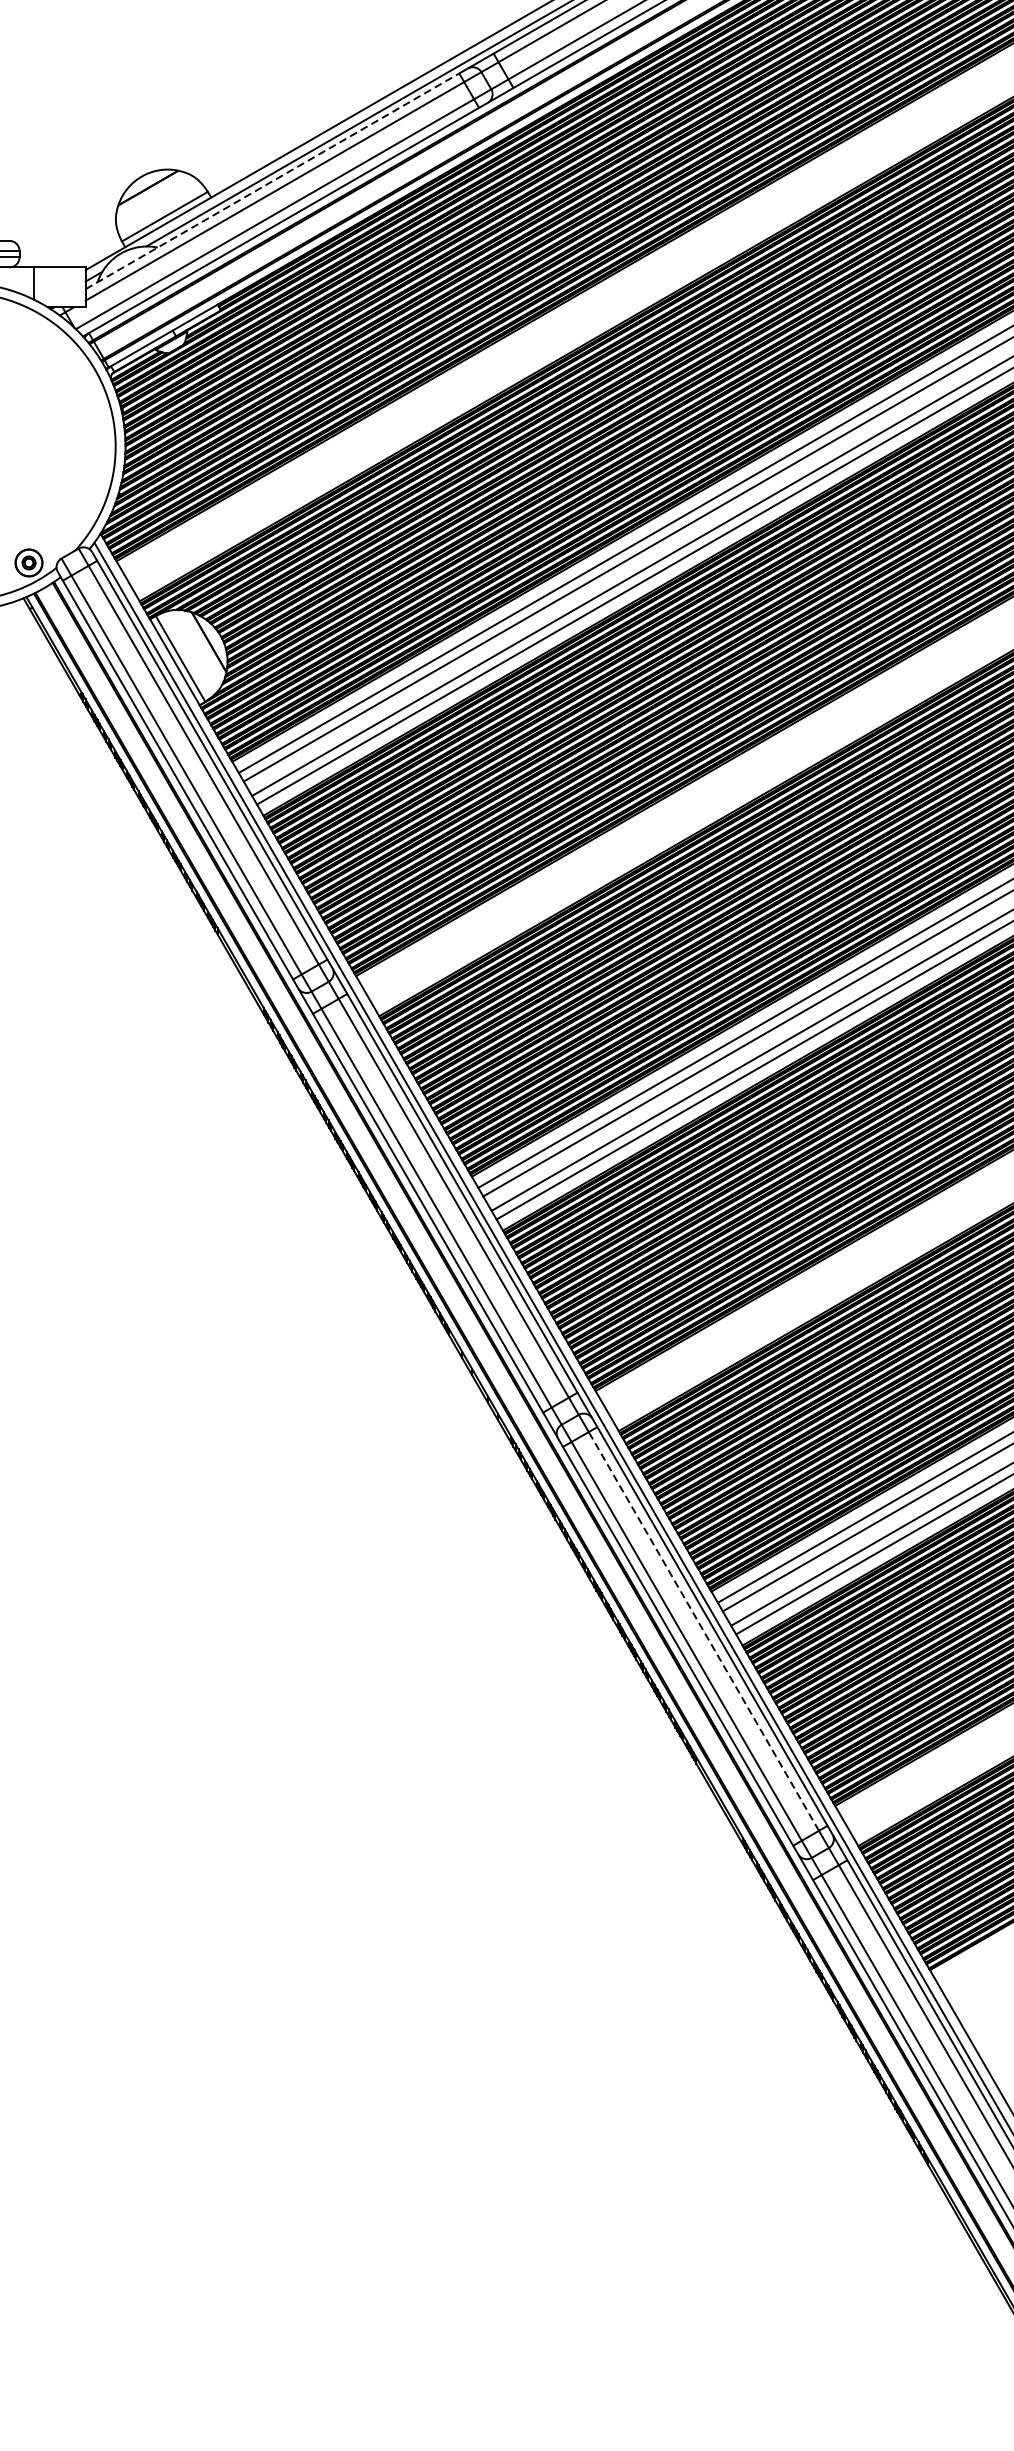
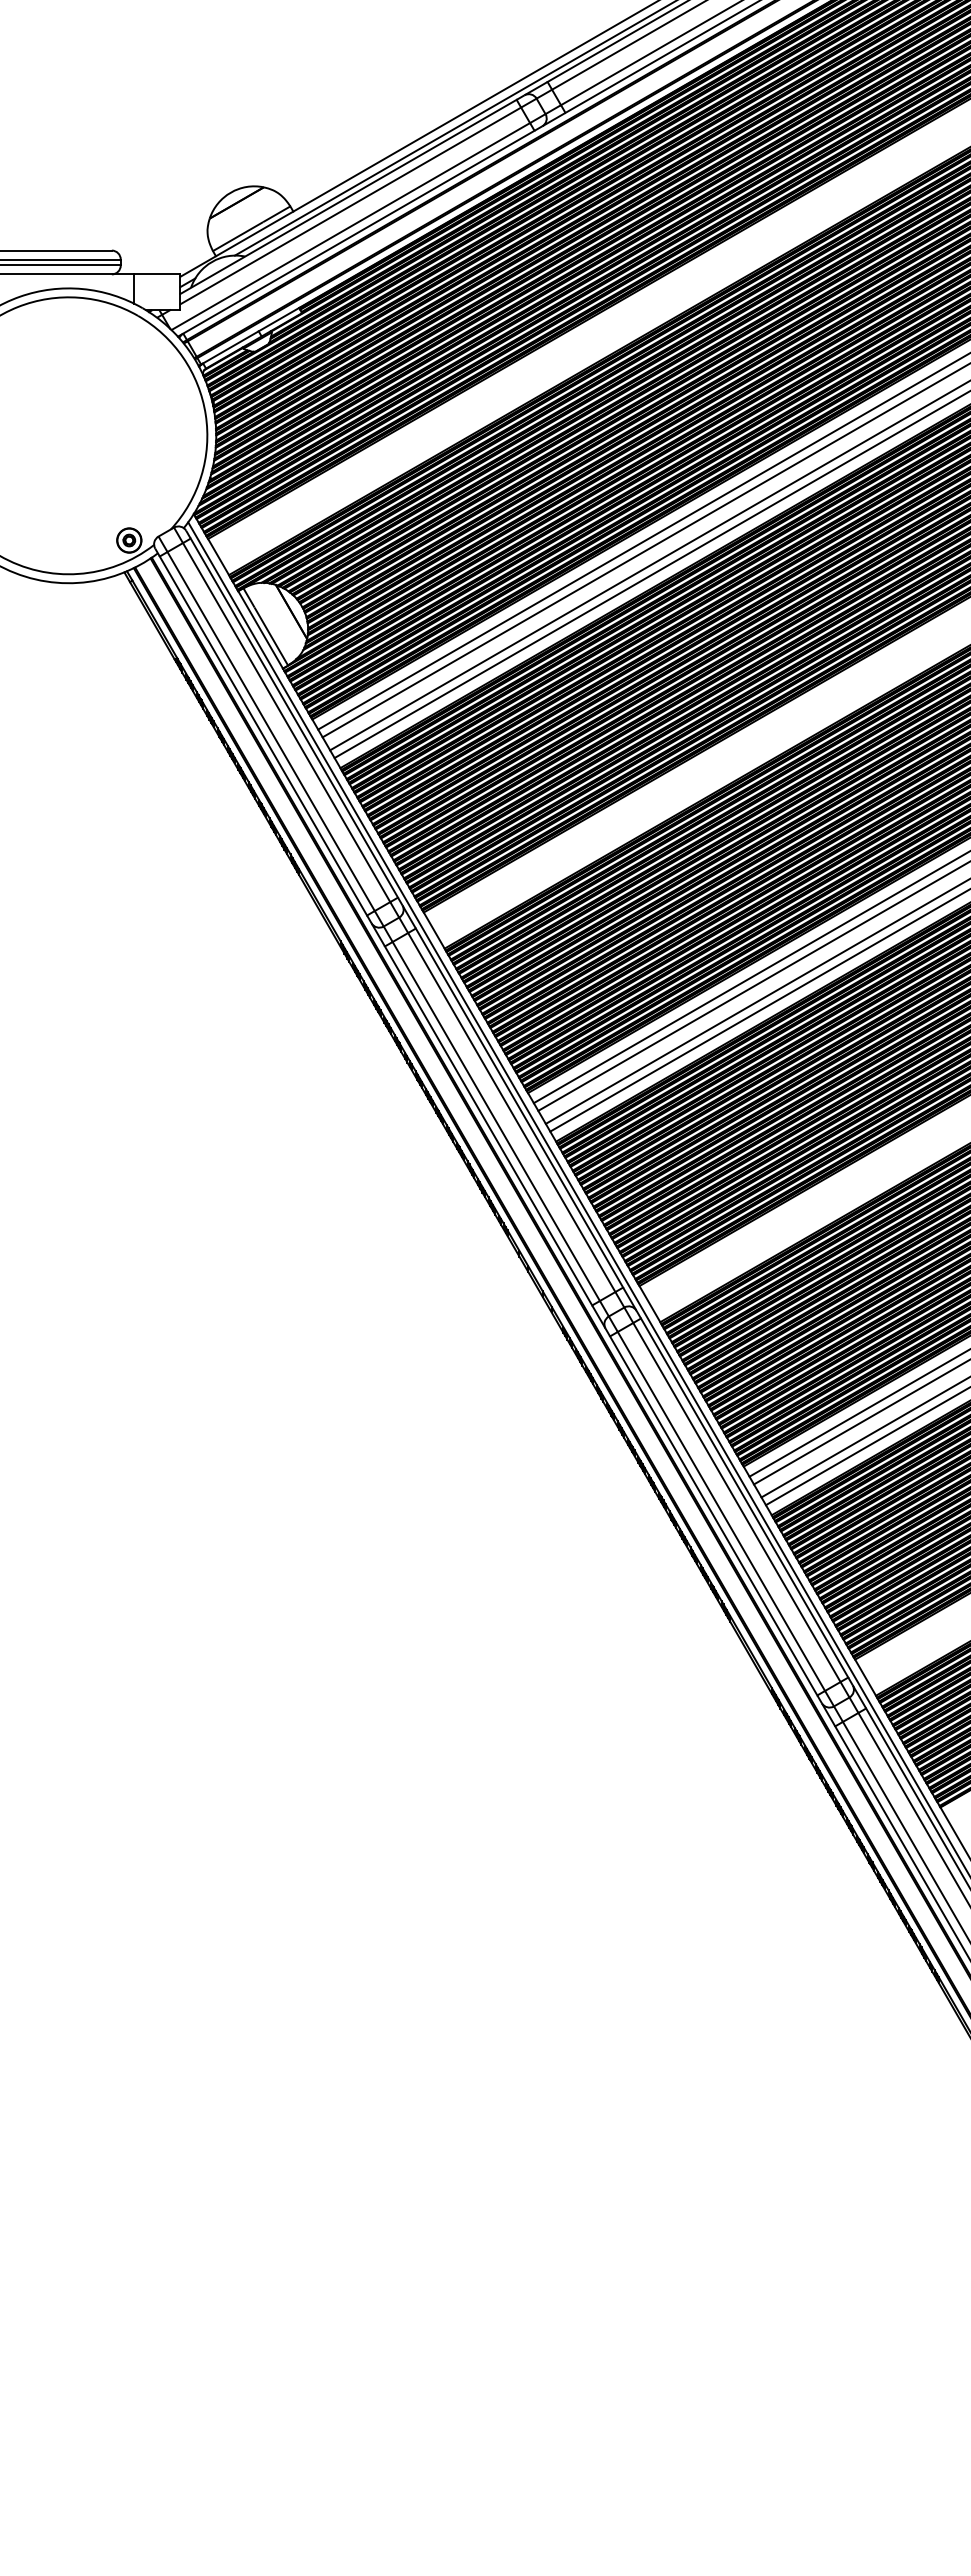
line: (272, 180) -> (348, 196), dashed -> solid
line: (703, 1631) -> (736, 1502), dashed -> solid

